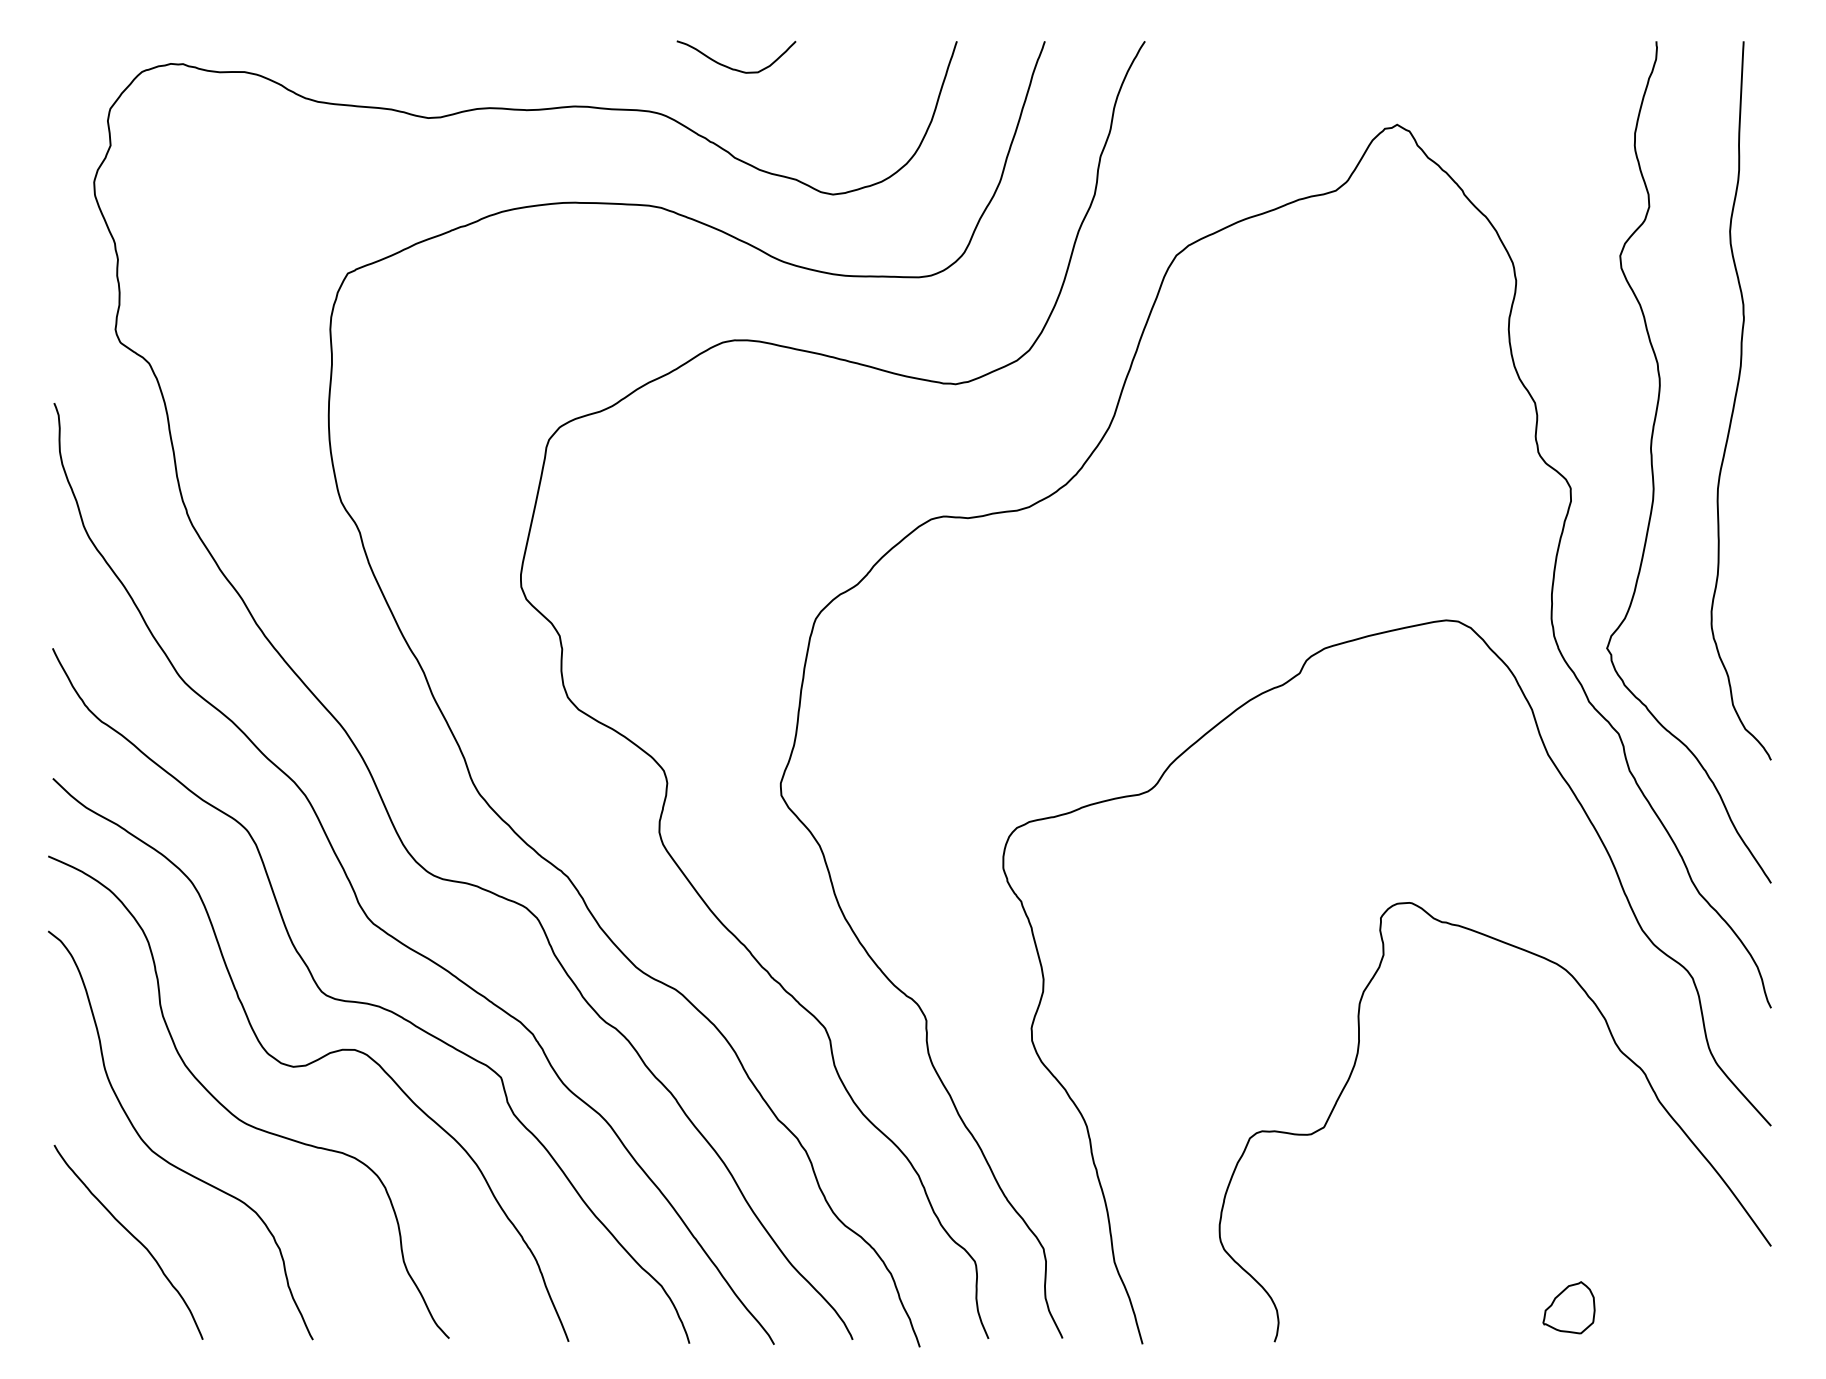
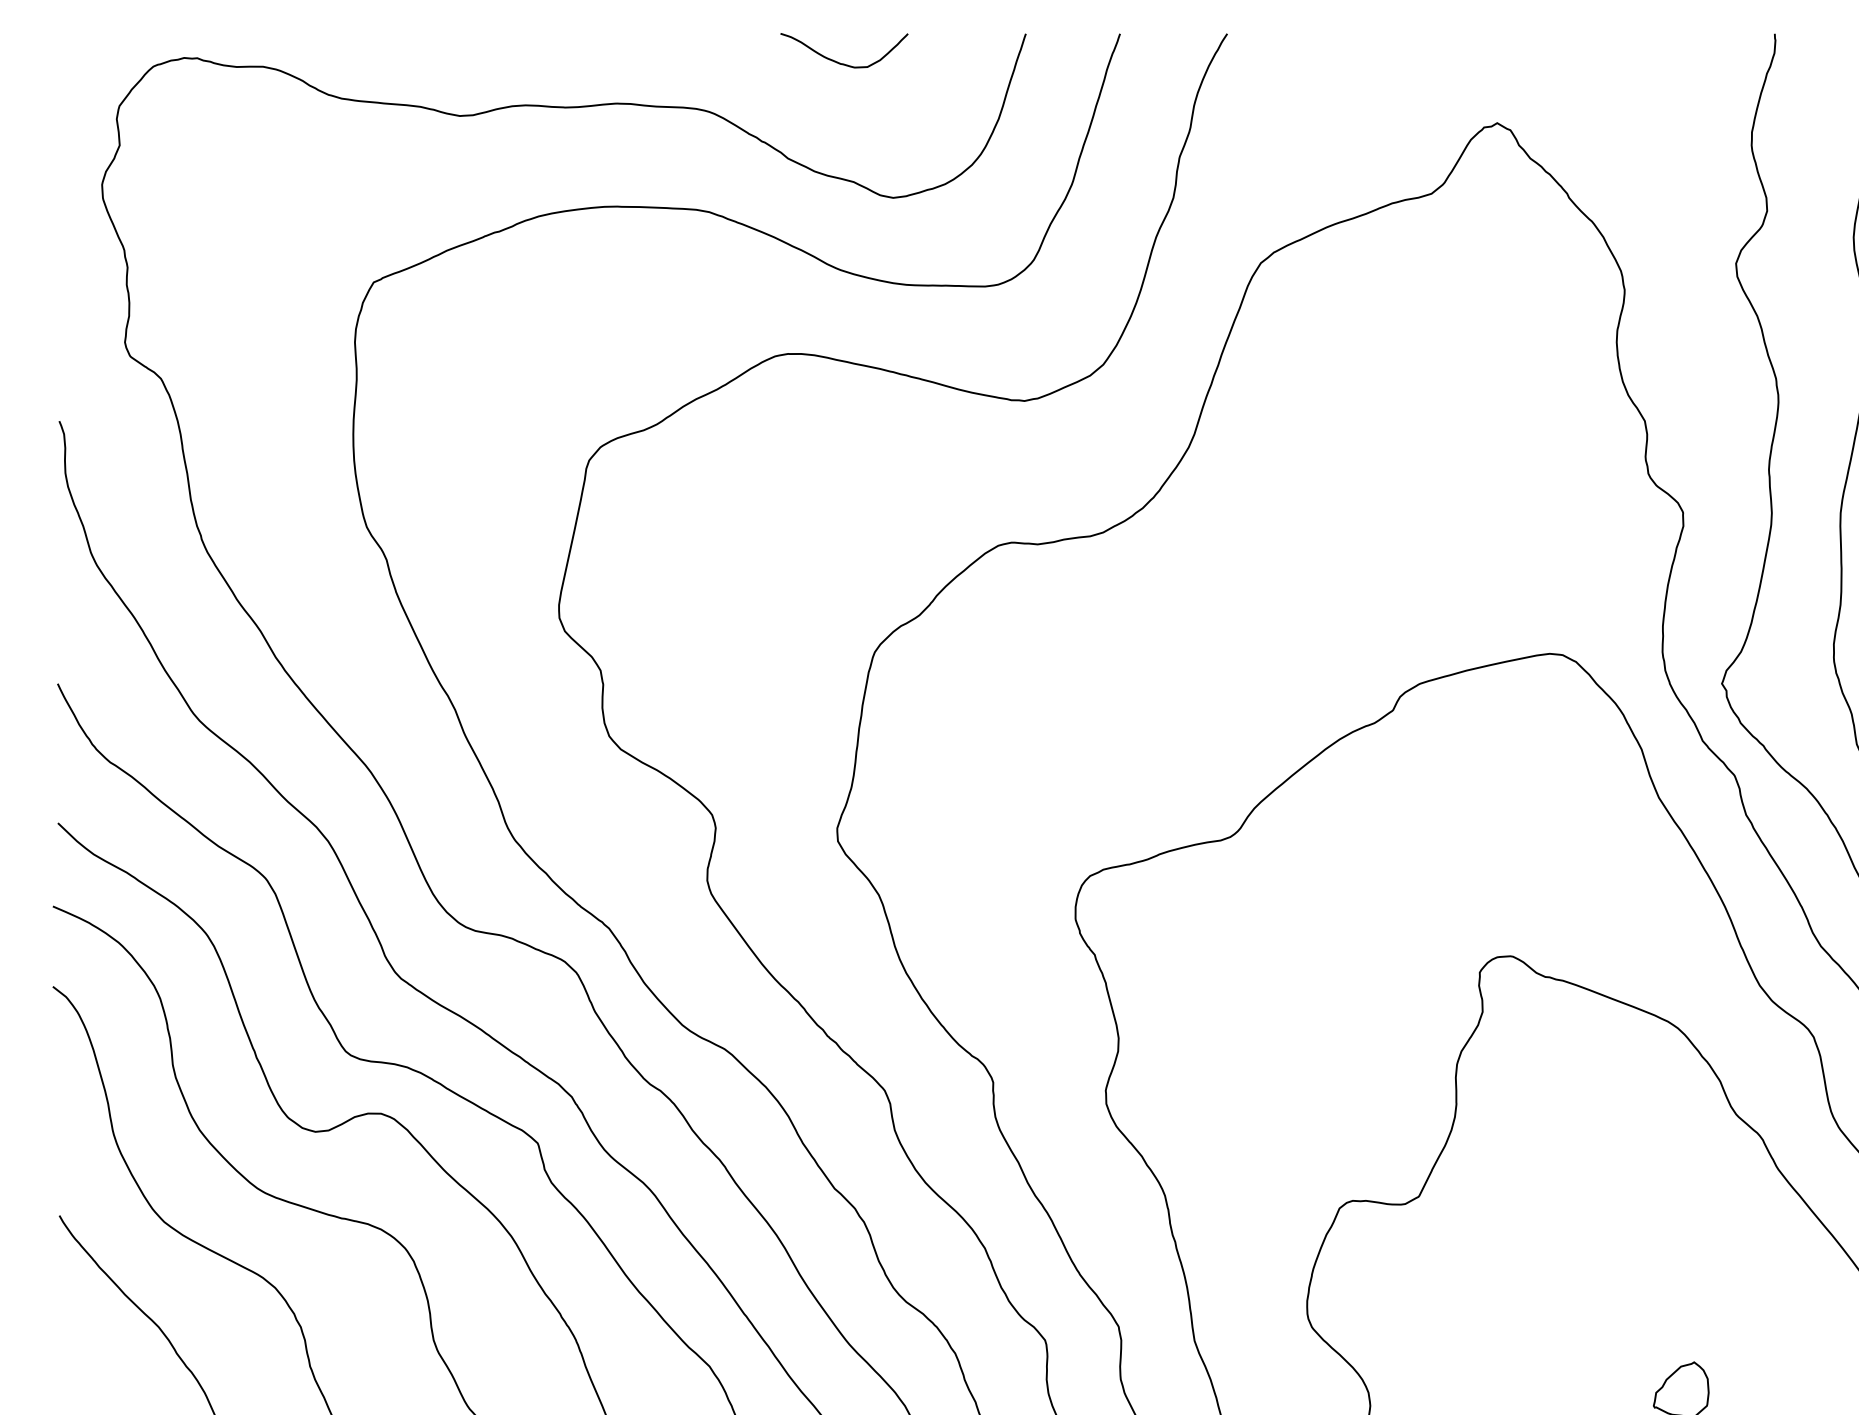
curve: (731, 67) -> (839, 61), moved

